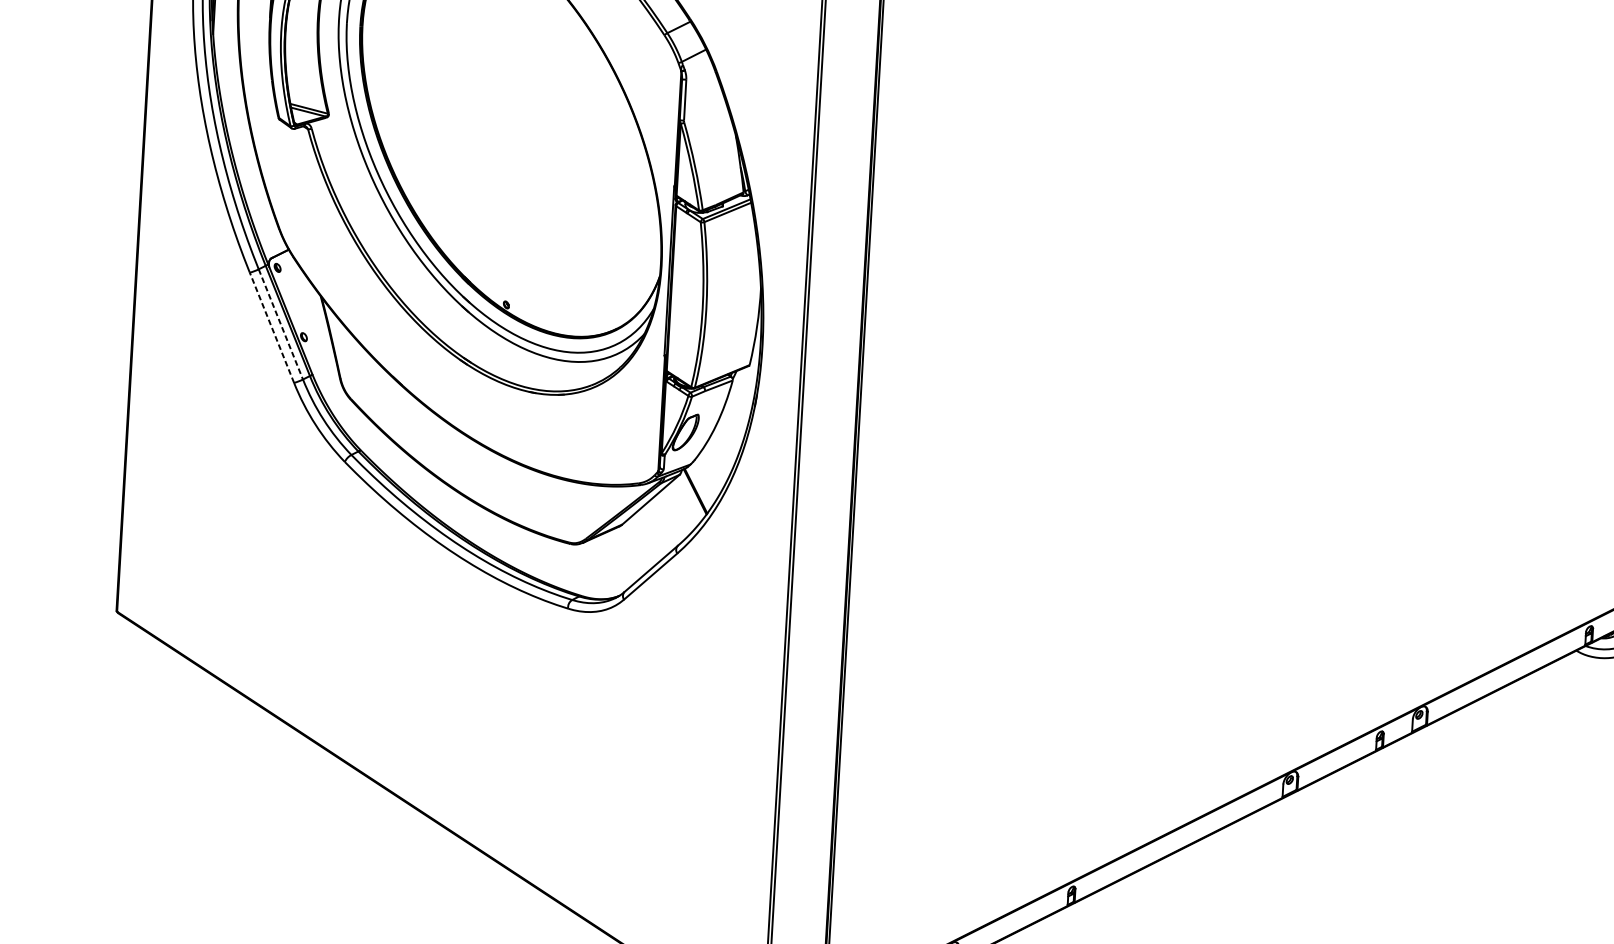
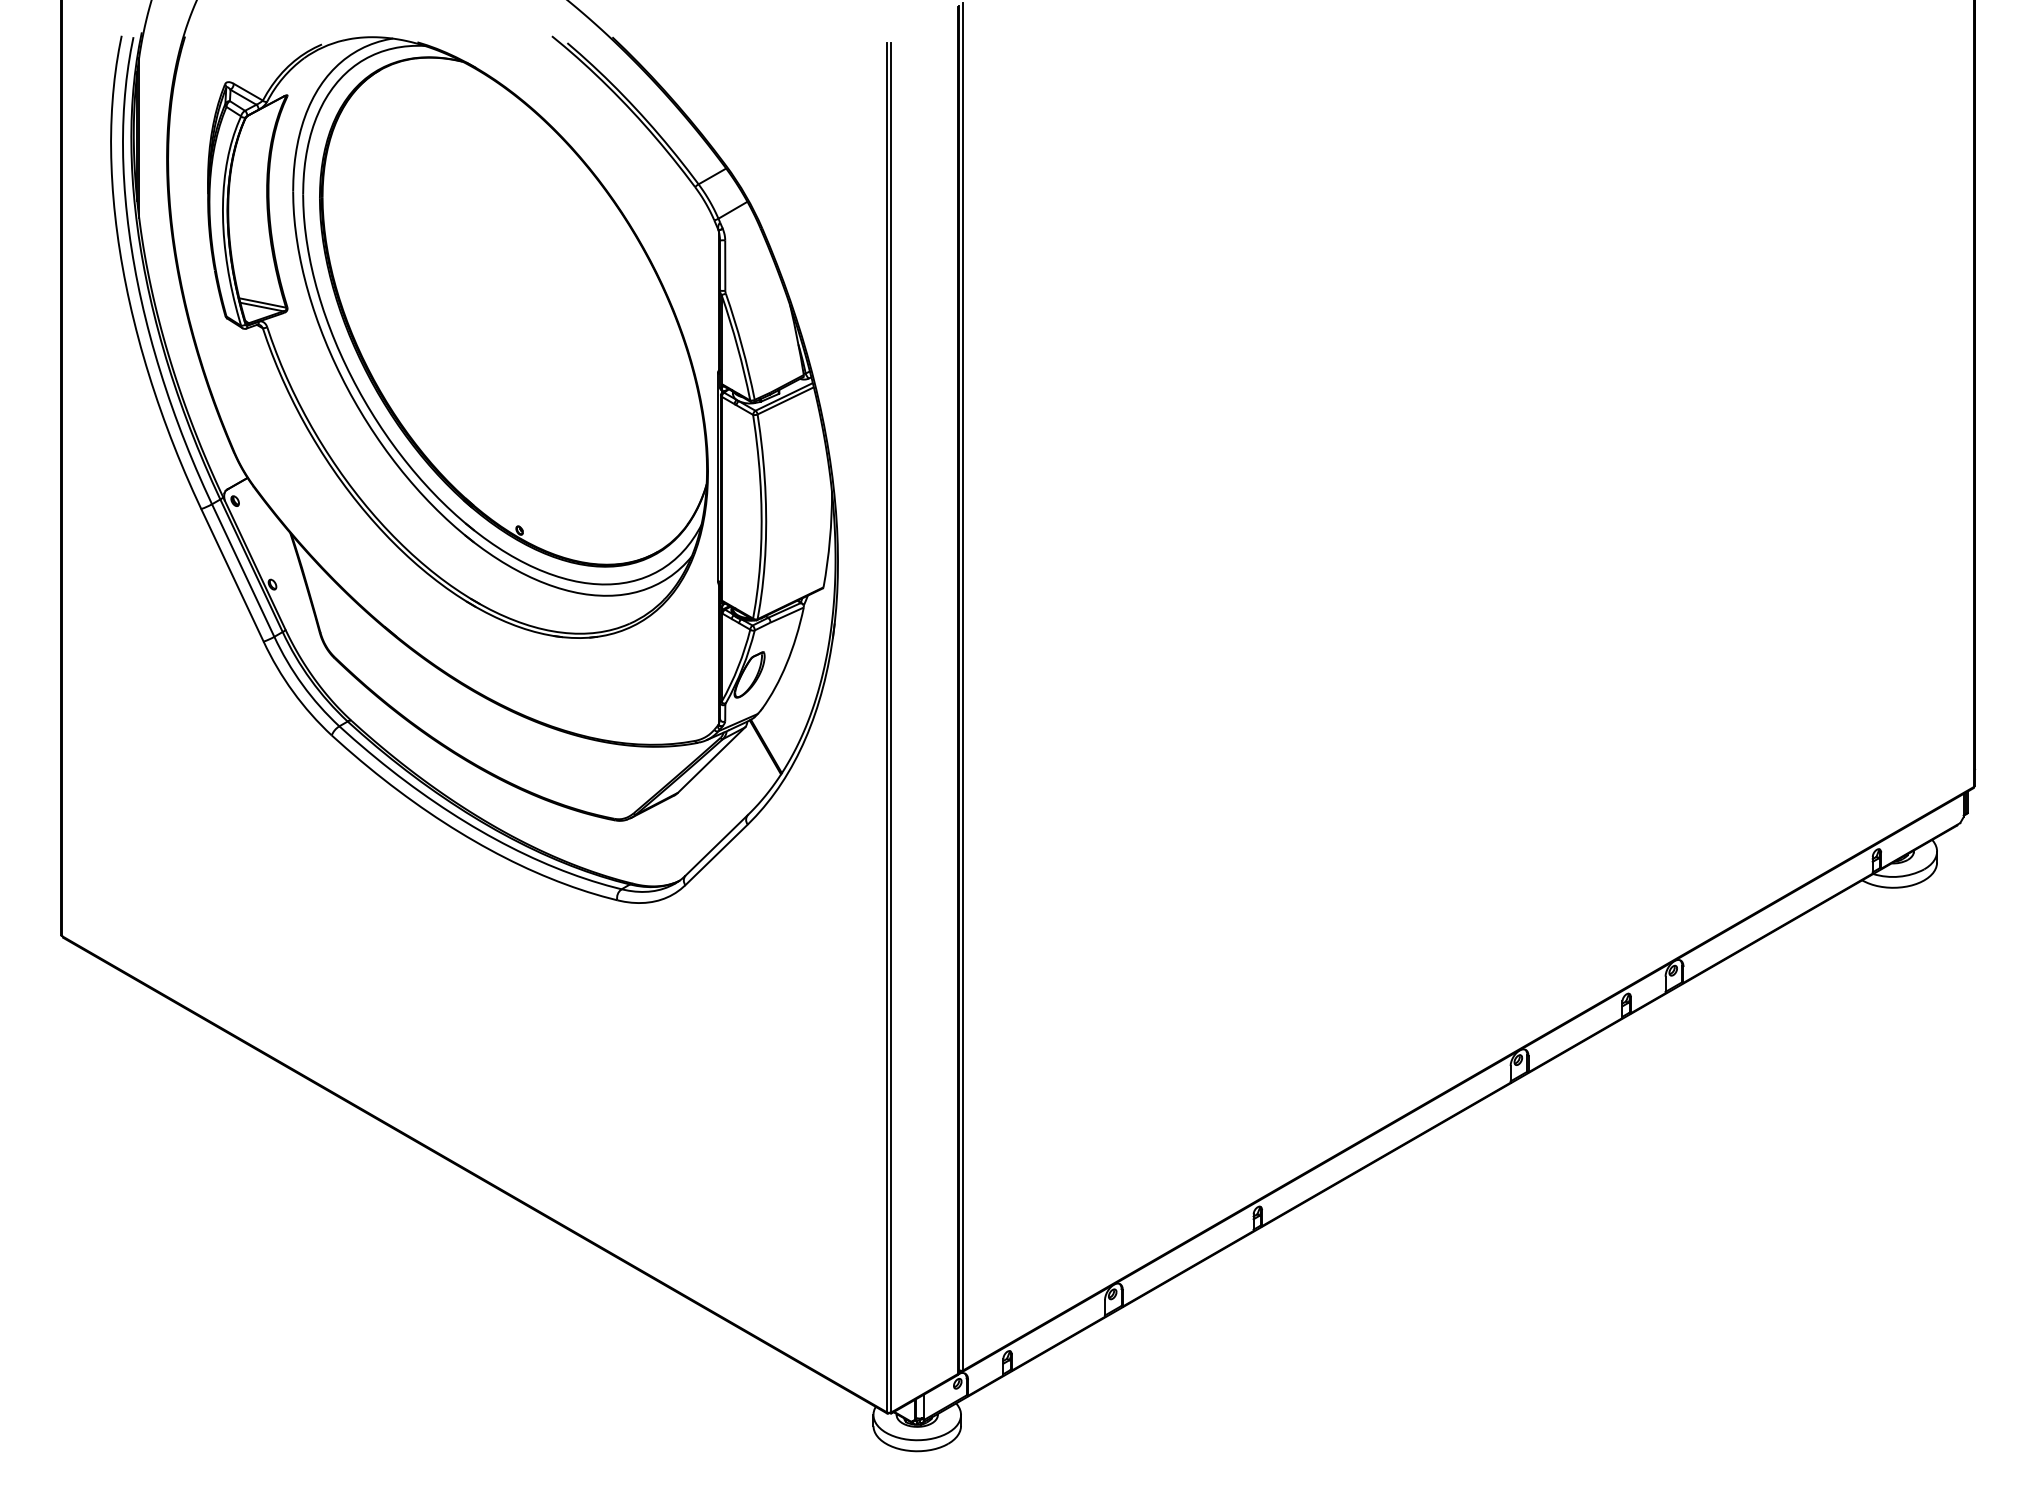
line: (281, 325) -> (243, 571), dashed -> solid
line: (272, 327) -> (232, 574), dashed -> solid

